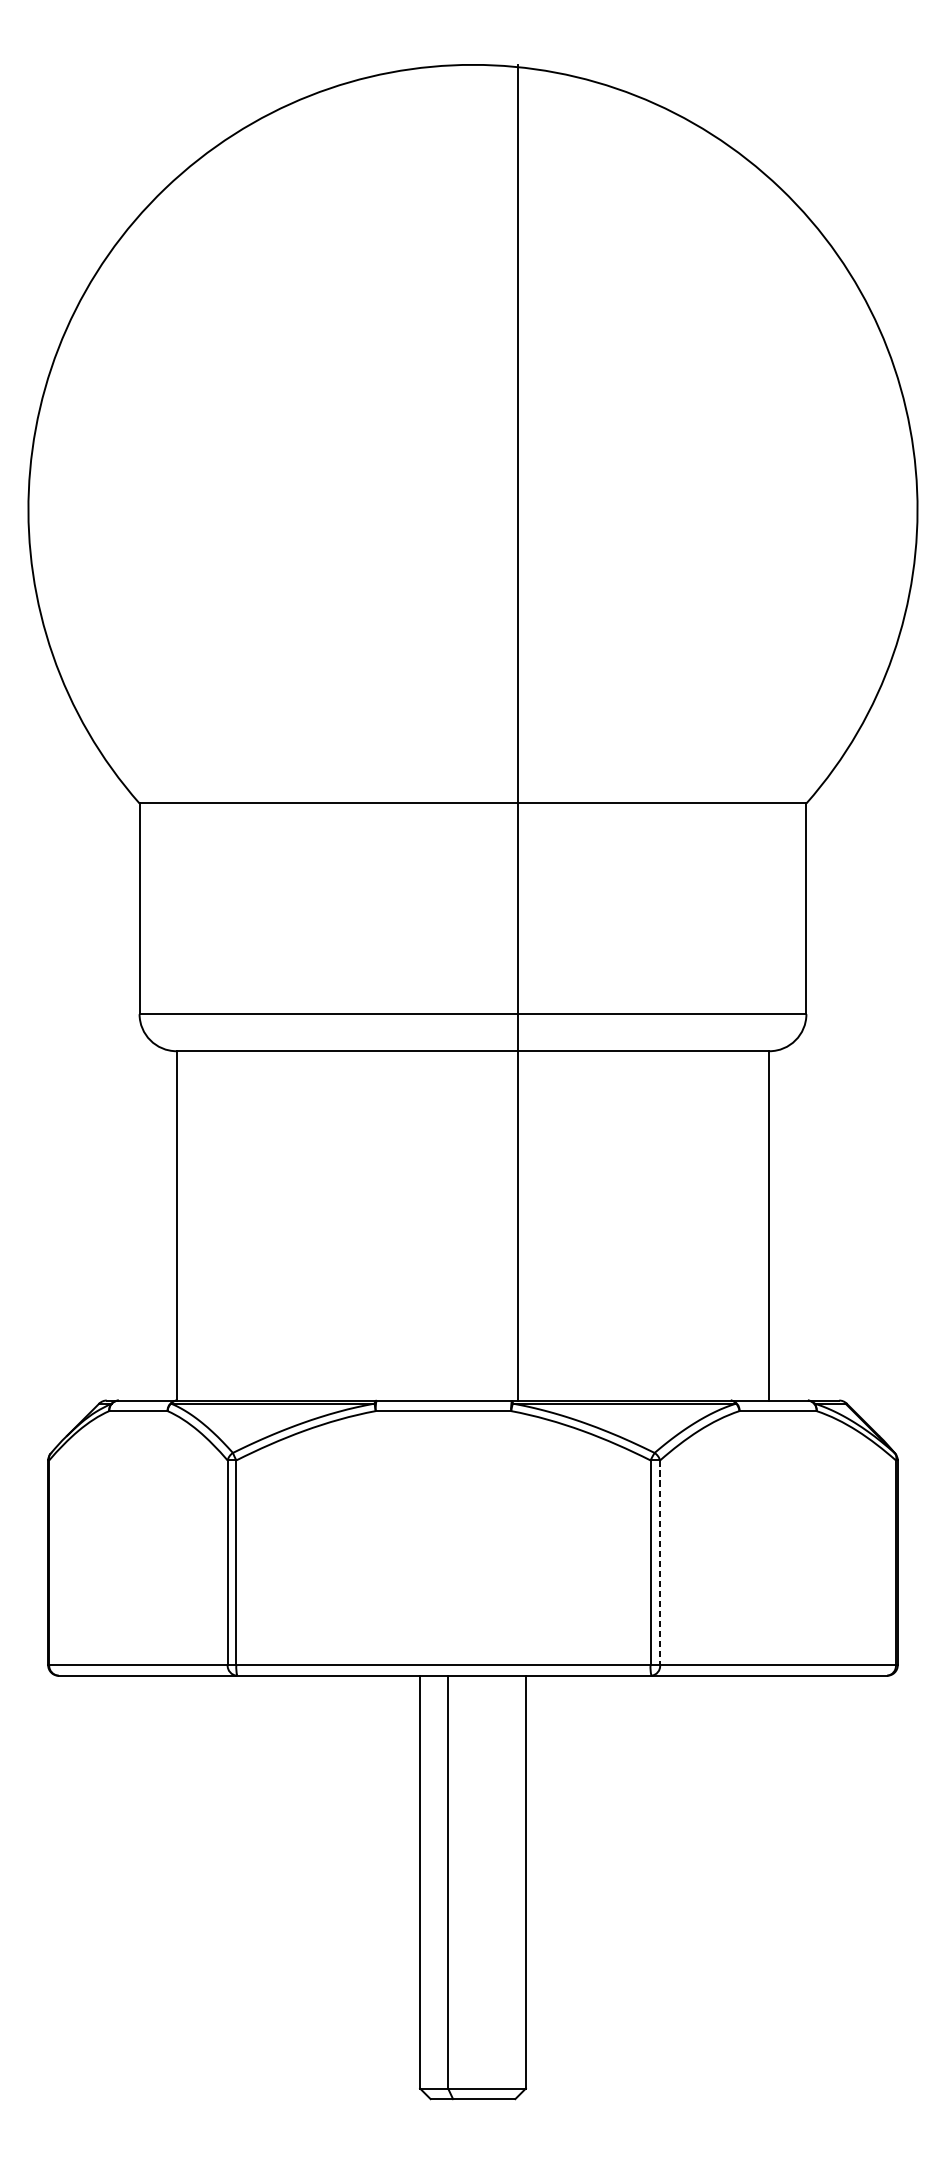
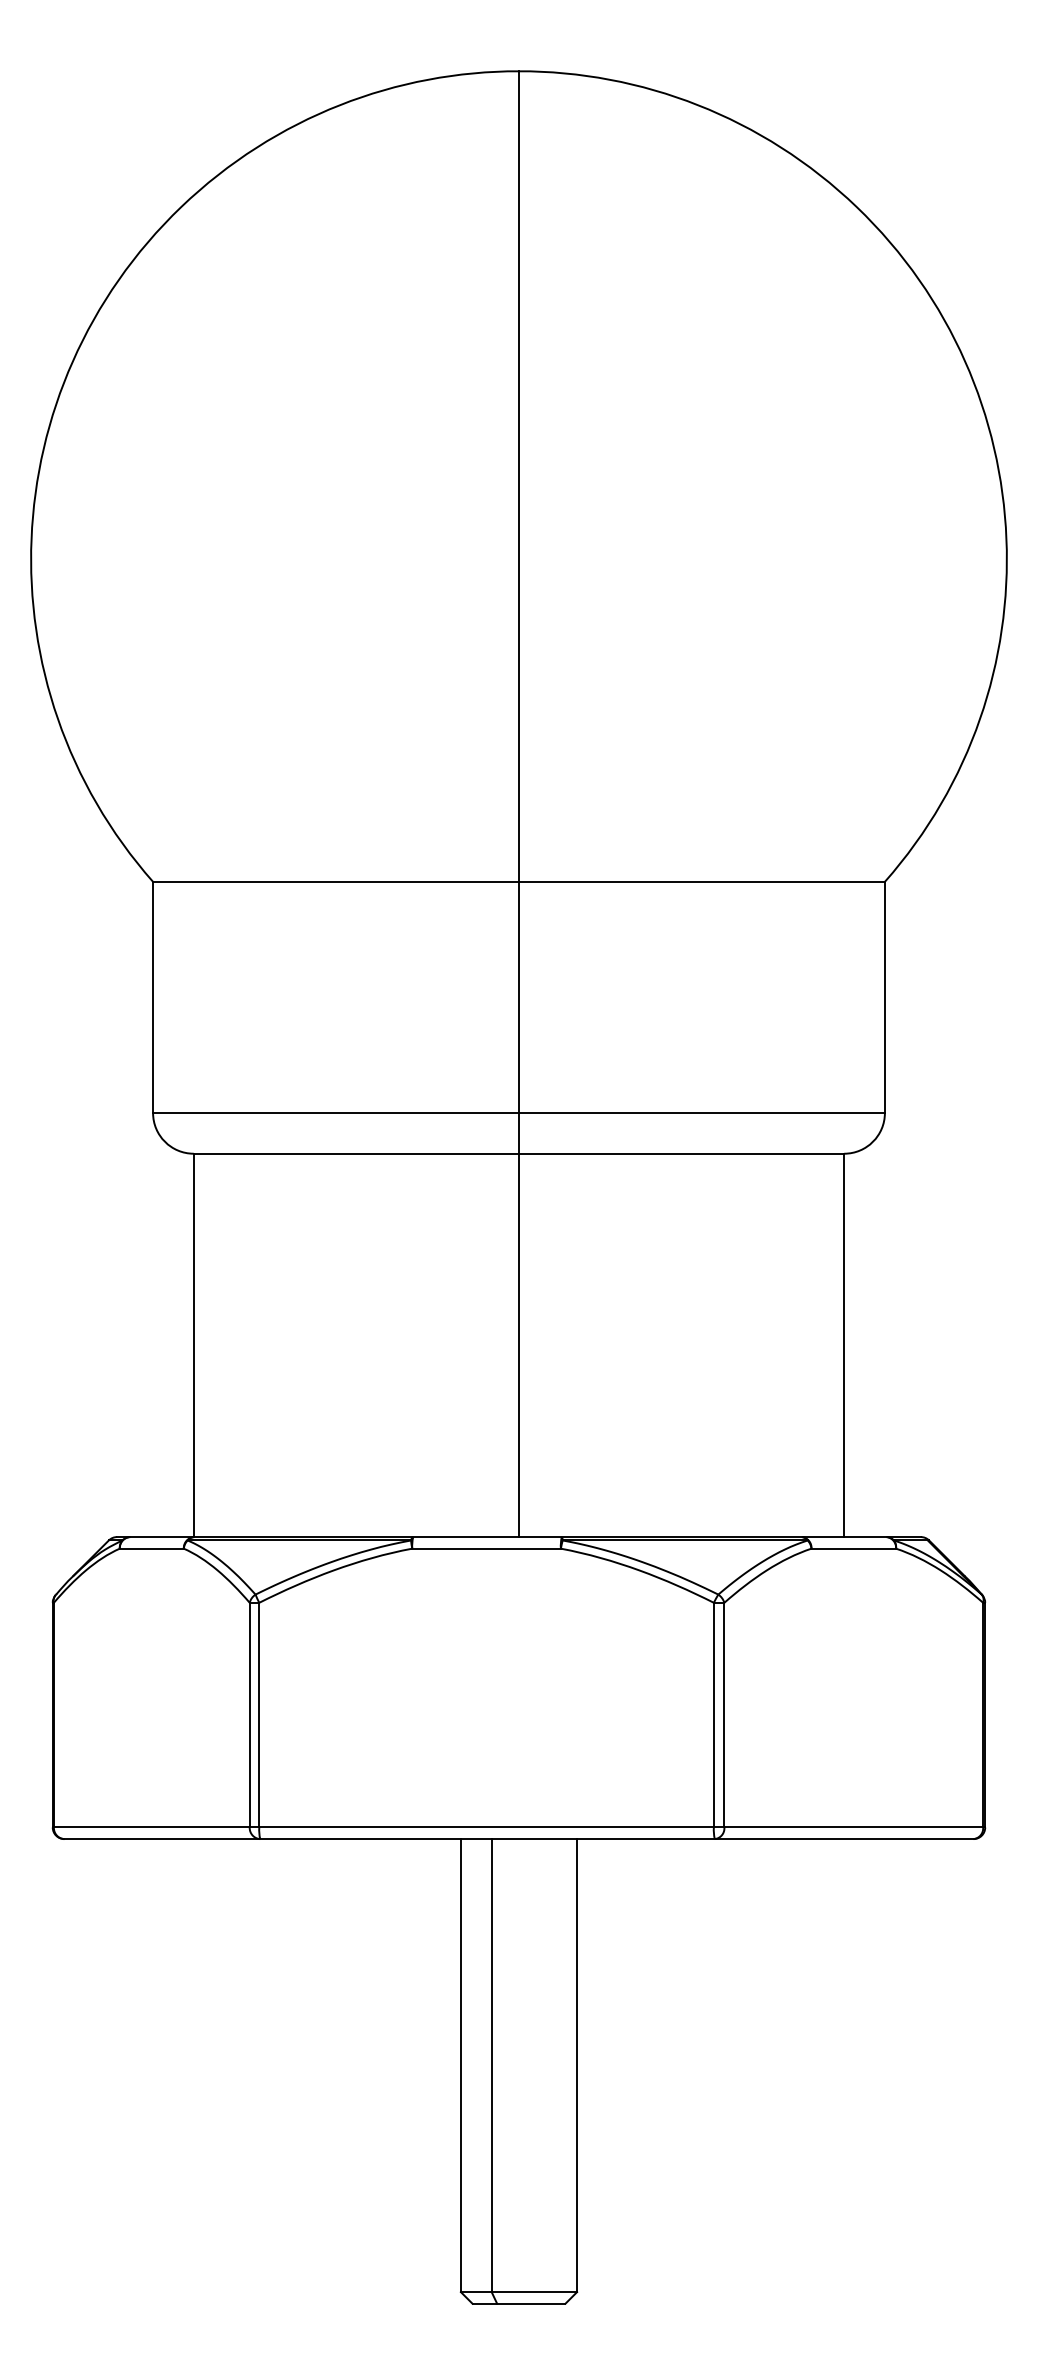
line: (518, 733) -> (519, 804), moved
line: (660, 1563) -> (724, 1715), dashed -> solid

